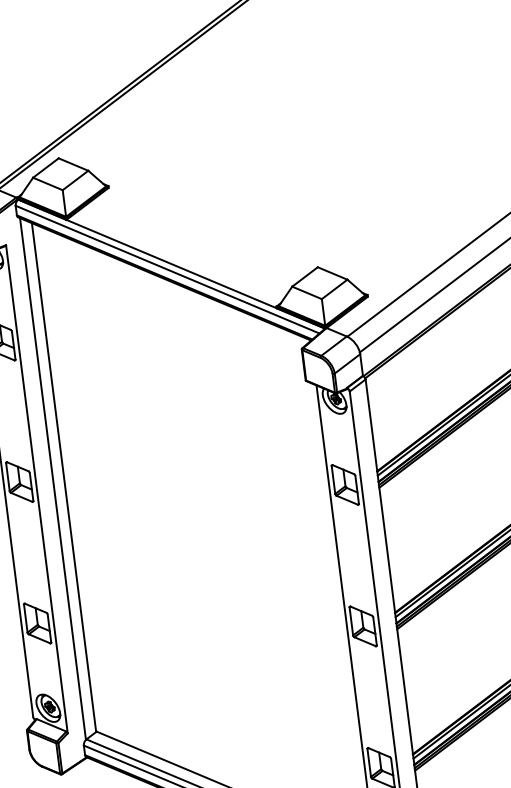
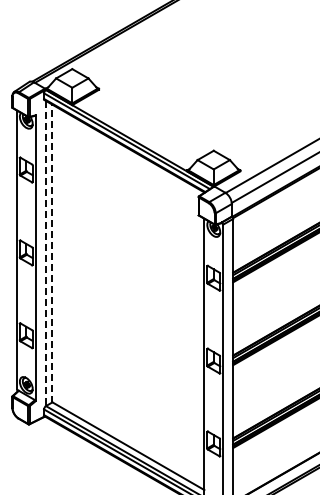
line: (64, 477) -> (52, 253), solid -> dashed
line: (52, 478) -> (45, 253), solid -> dashed

